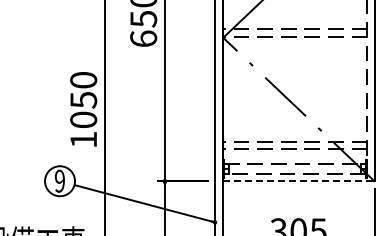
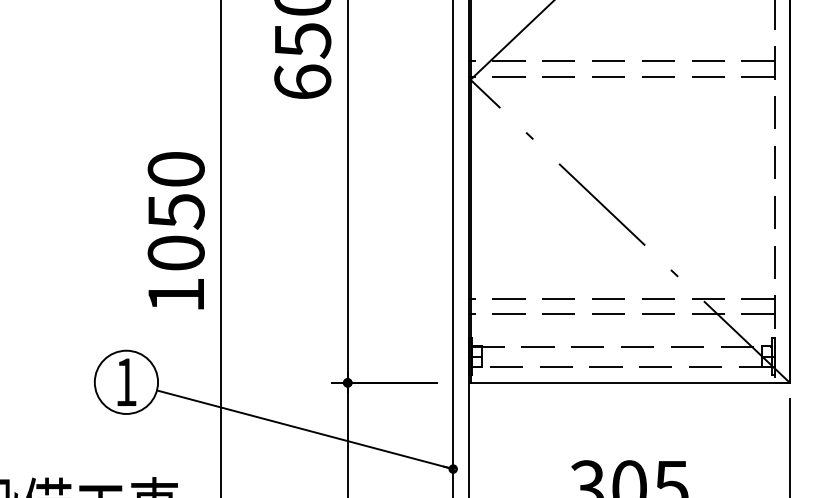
text: (59, 180) -> (125, 380), 9 -> 1
line: (298, 181) -> (629, 382), dashed -> solid

